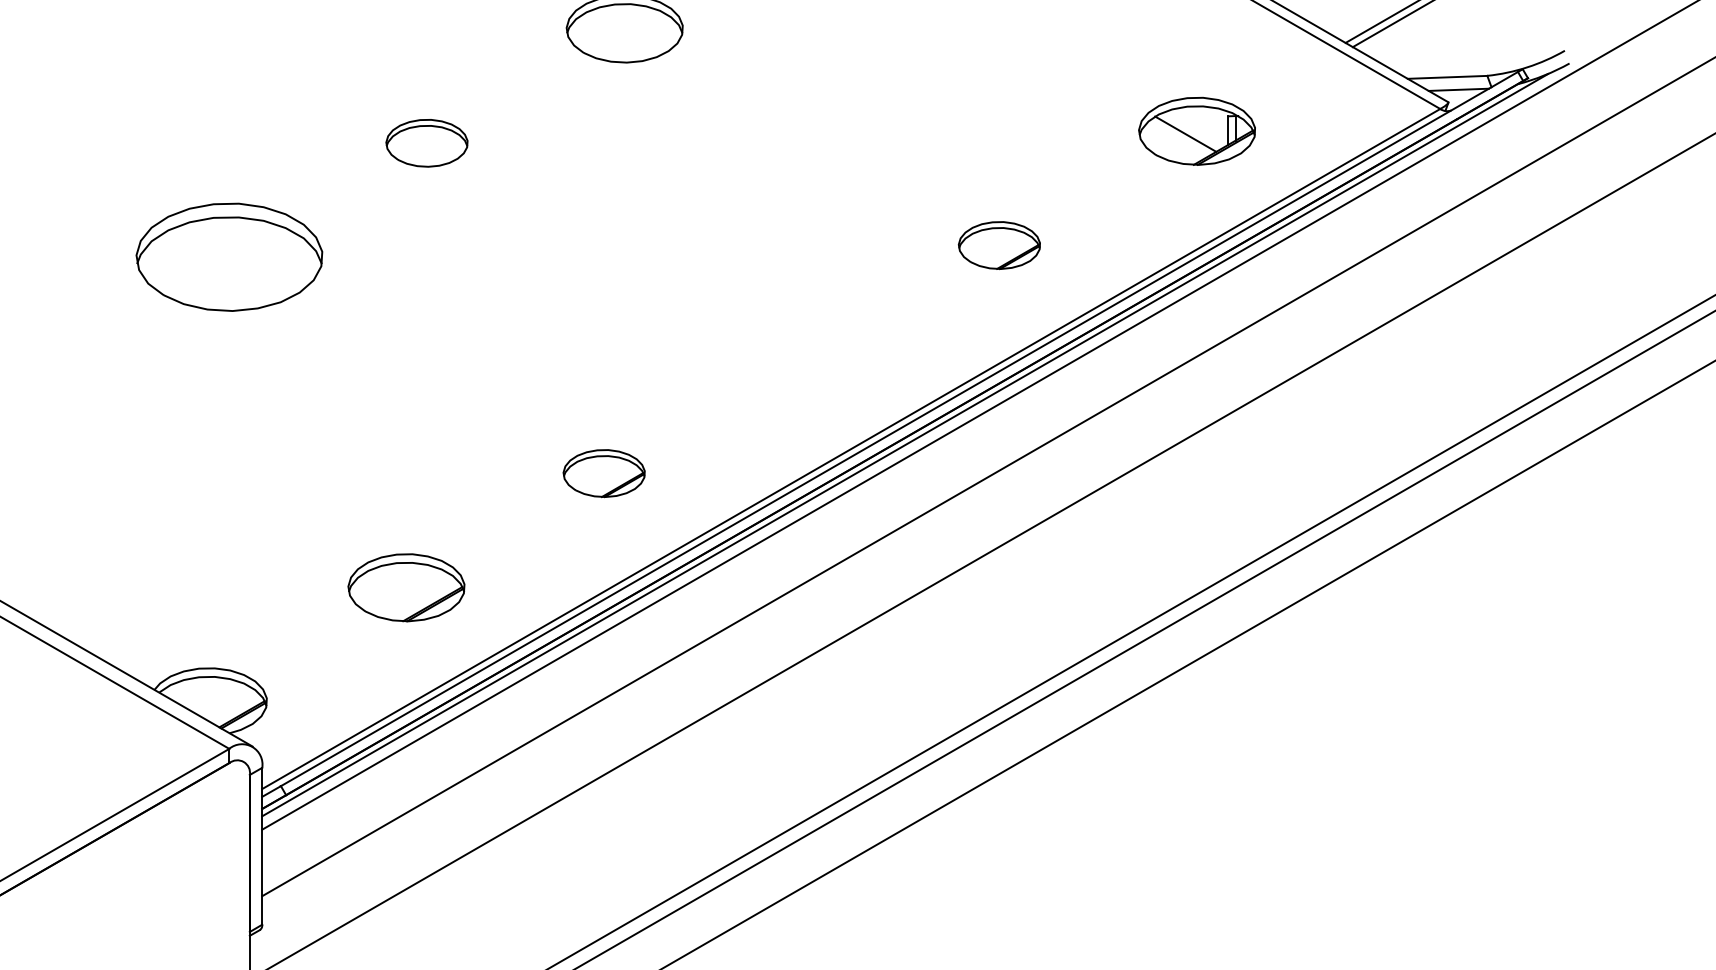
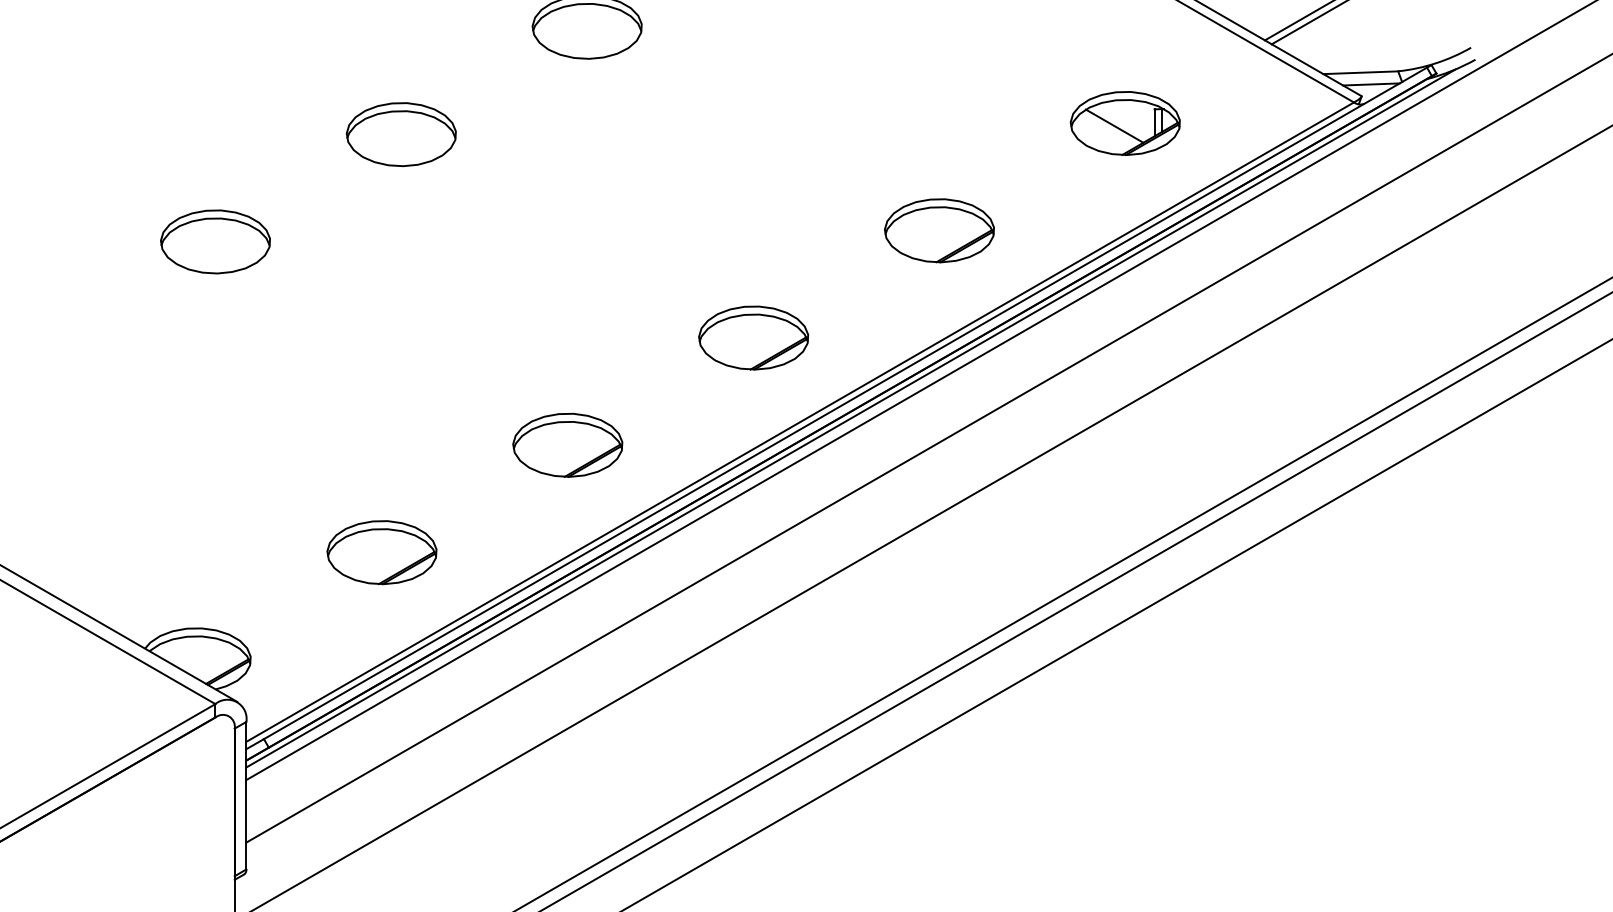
part: (426, 143) -> (400, 134), size x1.43
part: (999, 245) -> (939, 230), size x1.43
part: (229, 256) -> (215, 241), size x0.62
part: (801, 358) -> (753, 337), added
part: (603, 472) -> (567, 444), size x1.43

